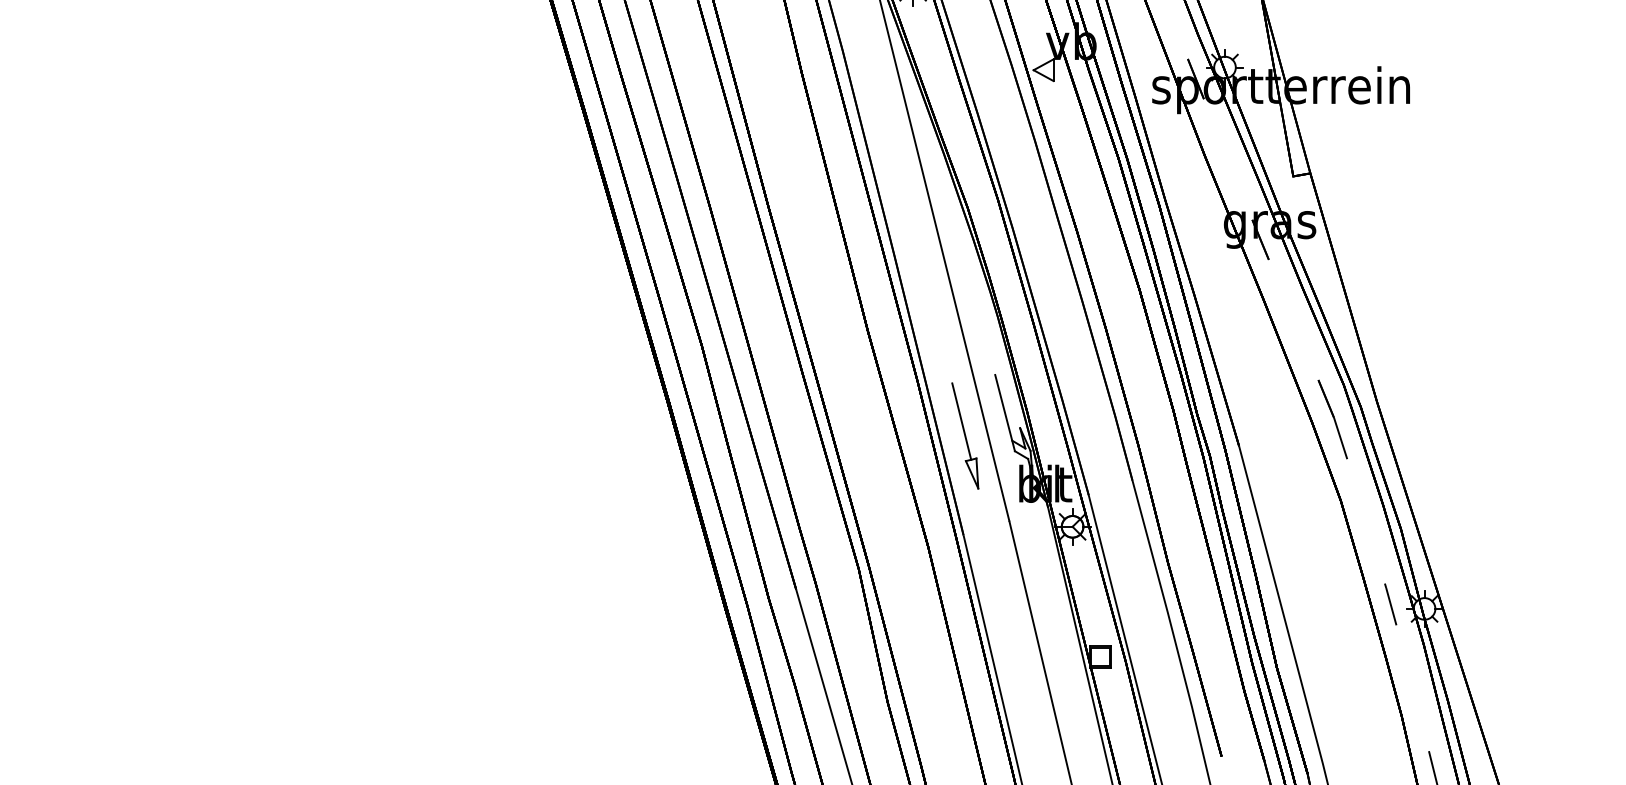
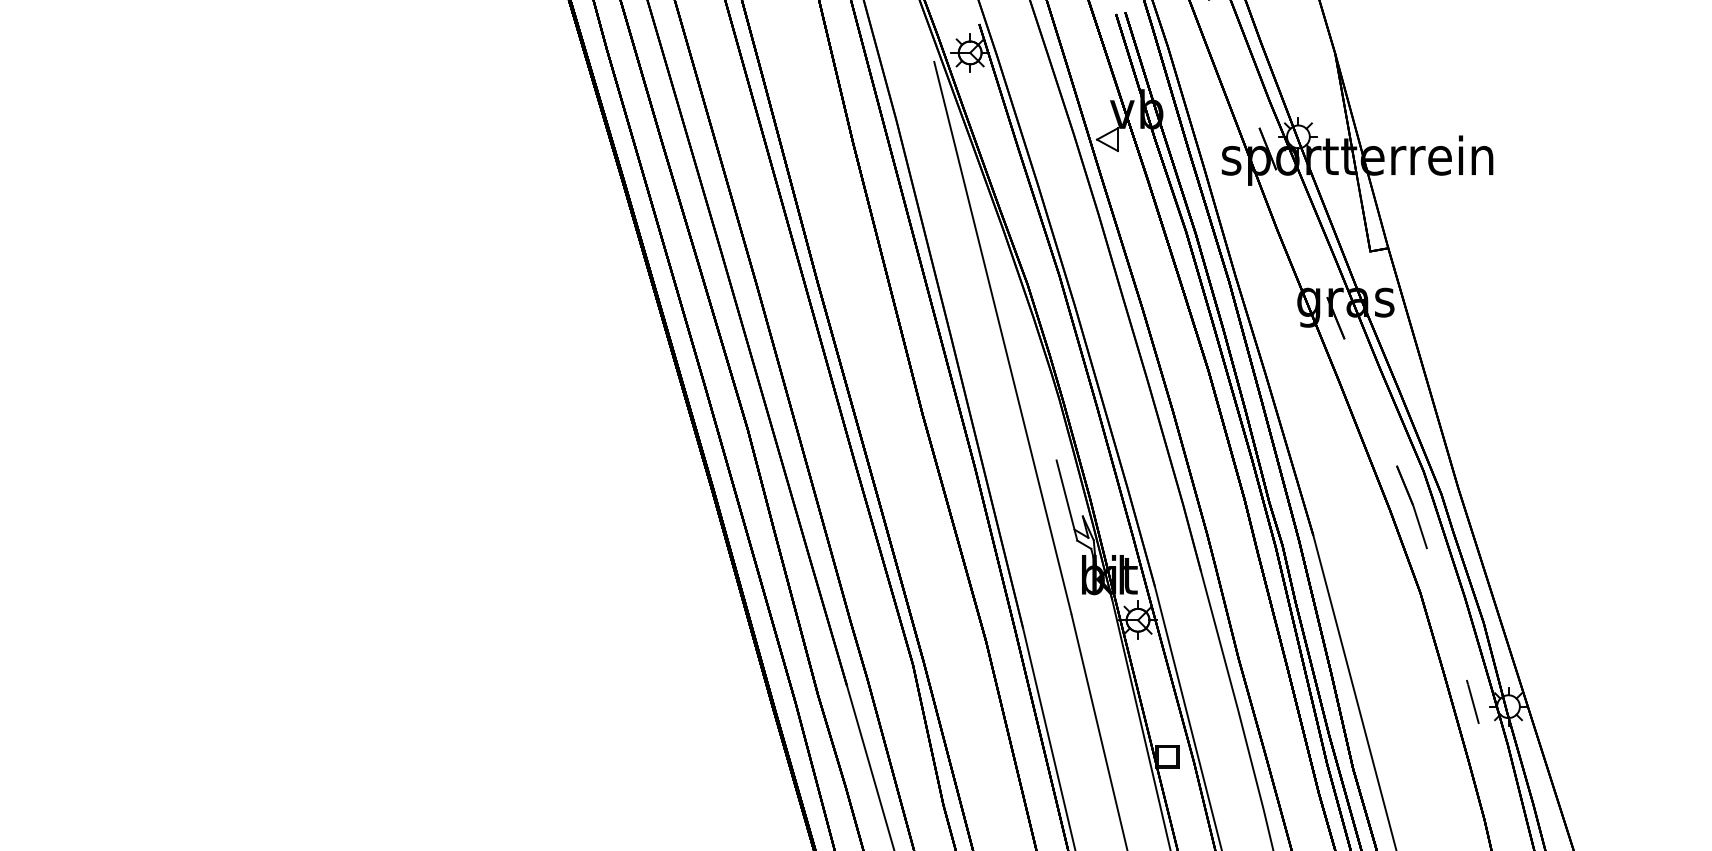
part: (964, 435) -> (1024, 524), removed

